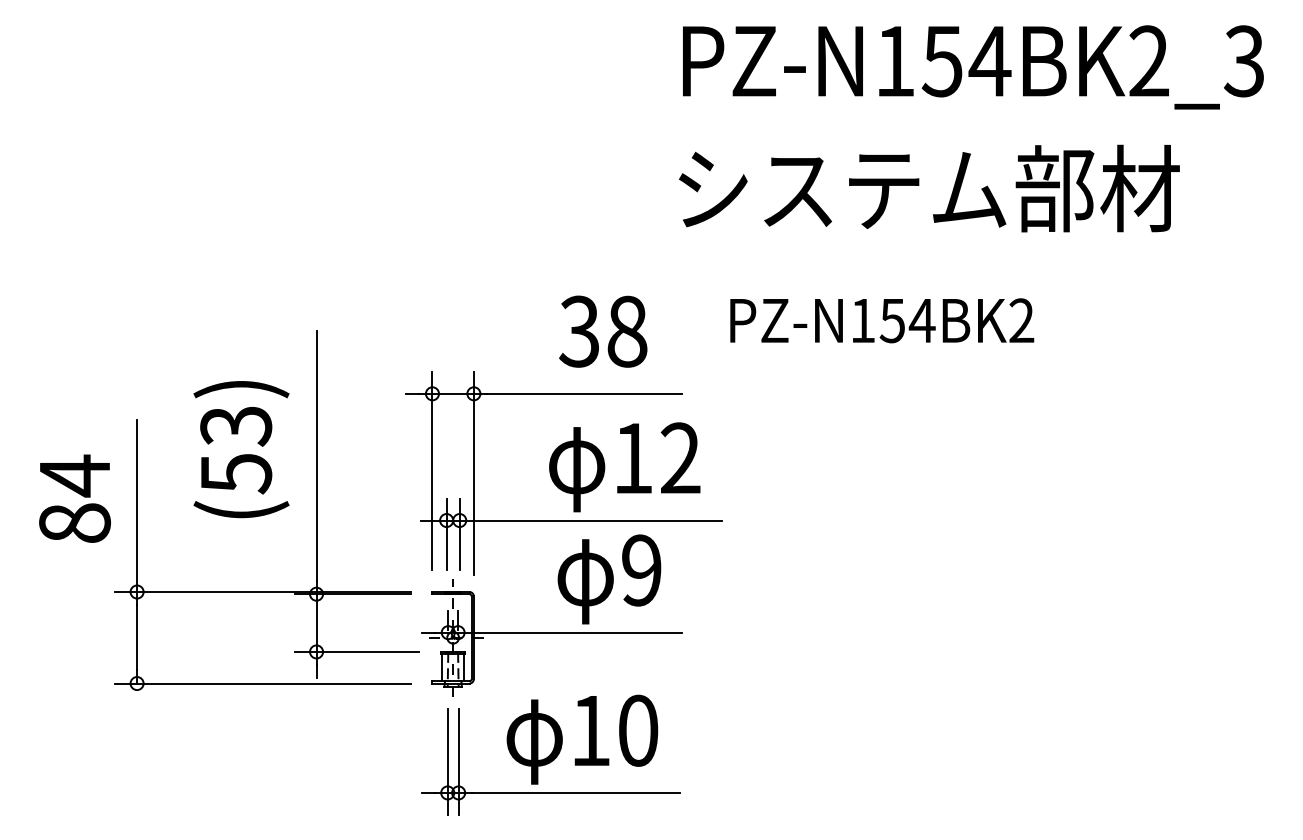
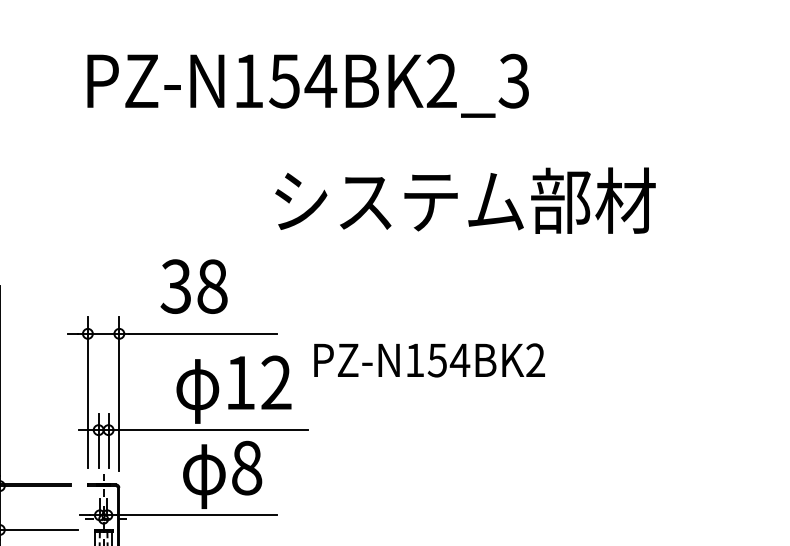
text: (973, 67) -> (308, 85), moved
text: (929, 188) -> (465, 200), moved
text: (882, 320) -> (429, 360), moved
text: (603, 331) -> (194, 286), moved
text: (641, 570) -> (246, 468), 9 -> 8

